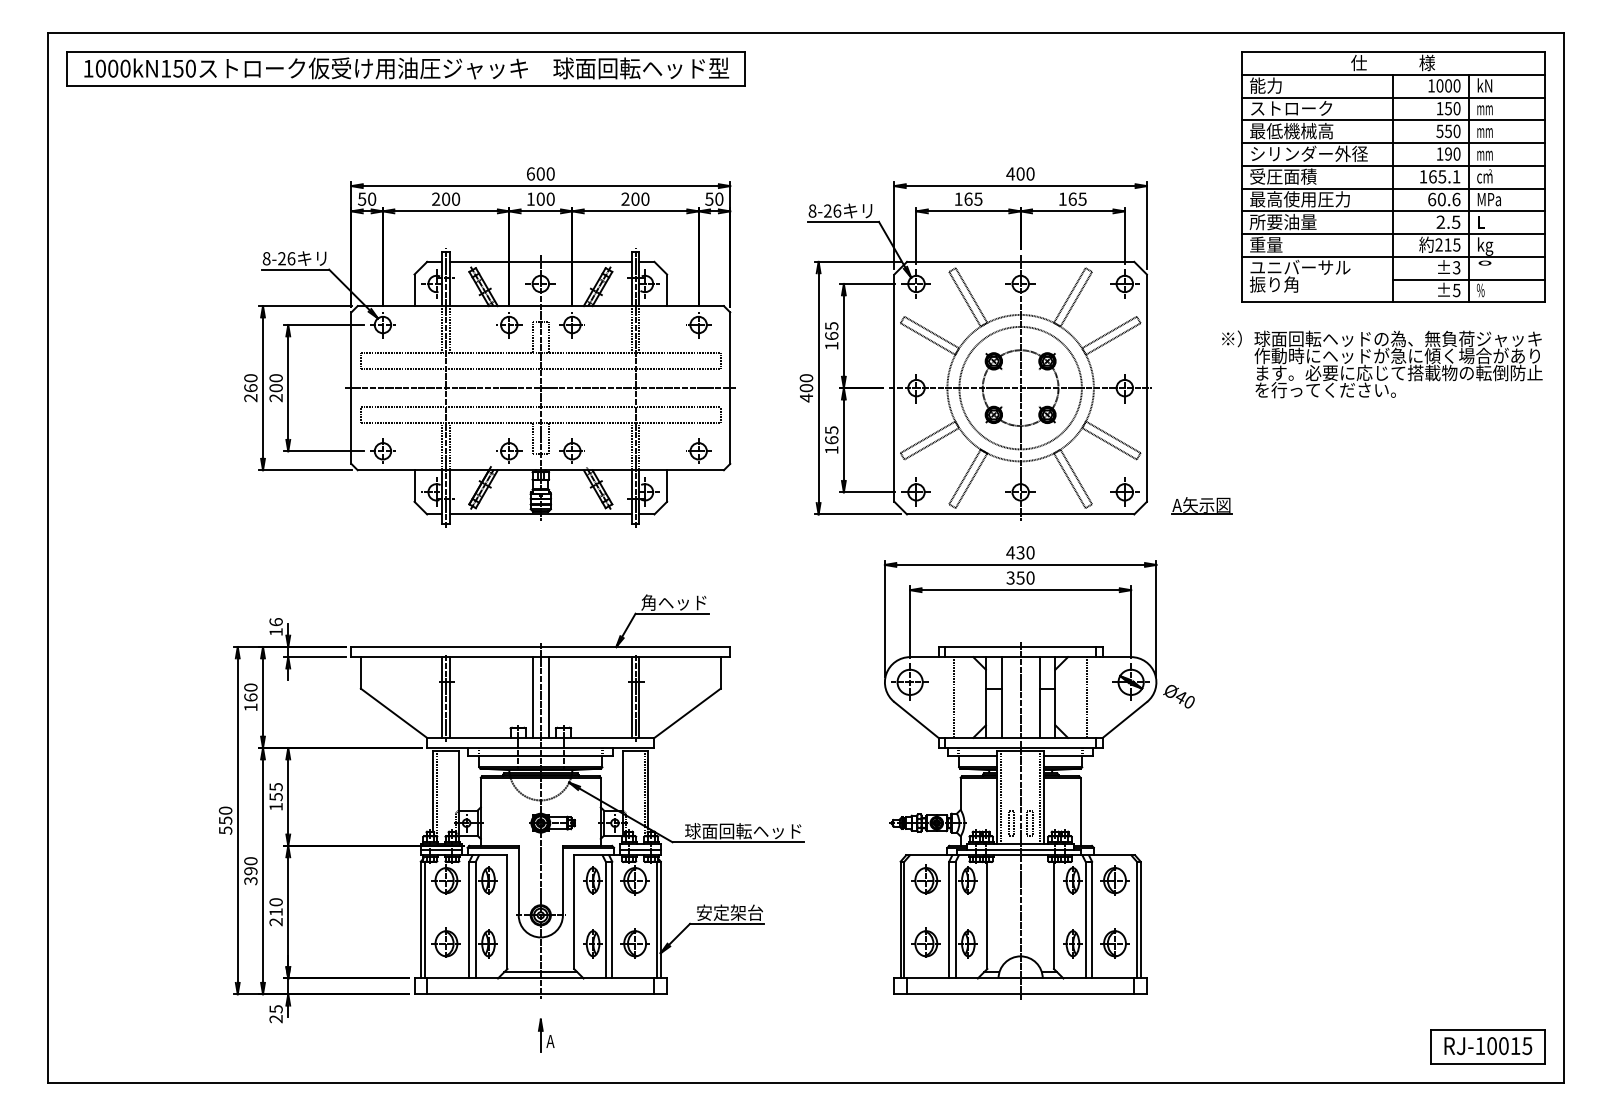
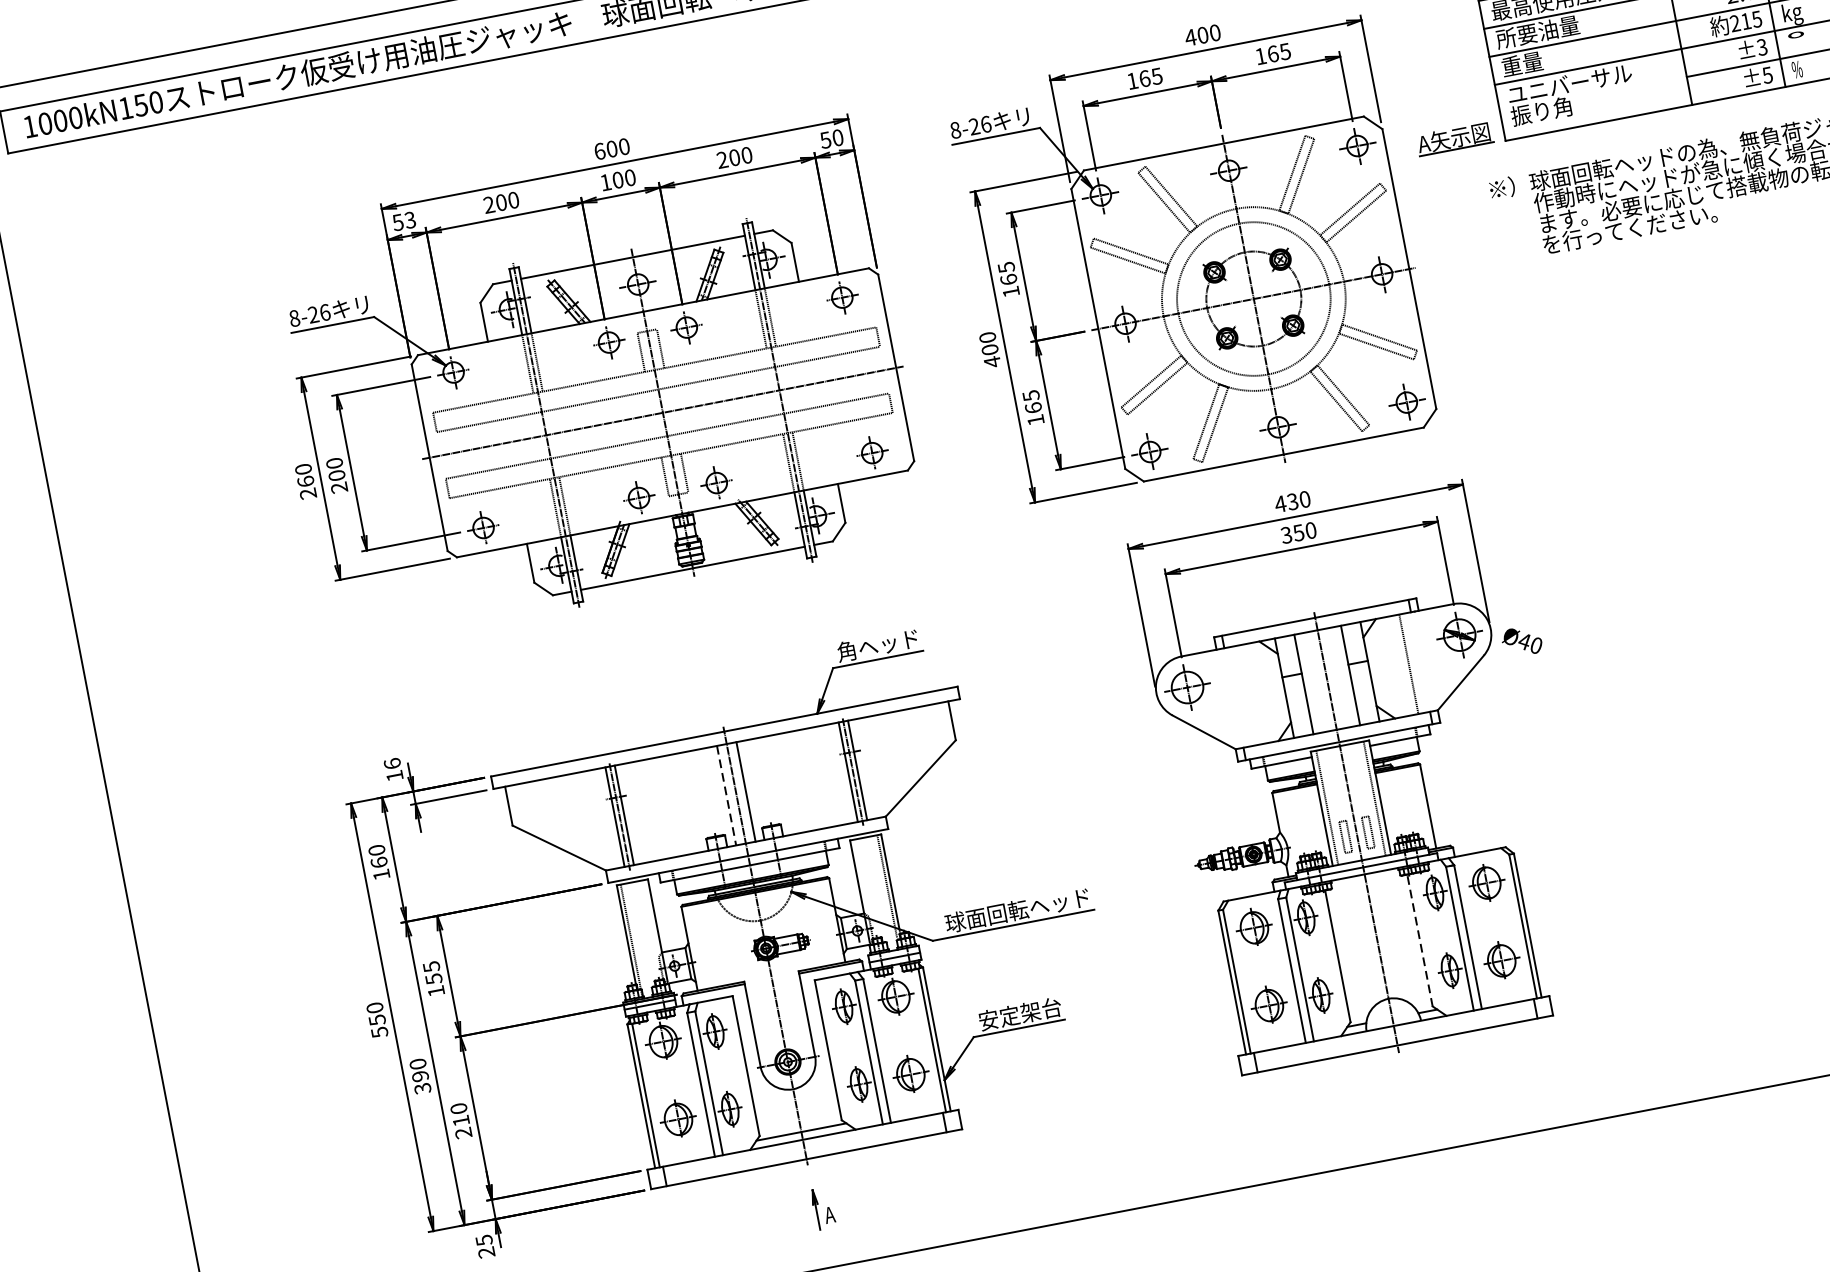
text: (372, 198) -> (410, 219), 50 -> 53
part: (1201, 505) -> (1453, 138), moved
line: (954, 697) -> (1245, 695), removed
line: (532, 698) -> (726, 796), solid -> dashed
line: (1054, 916) -> (1420, 941), solid -> dashed

